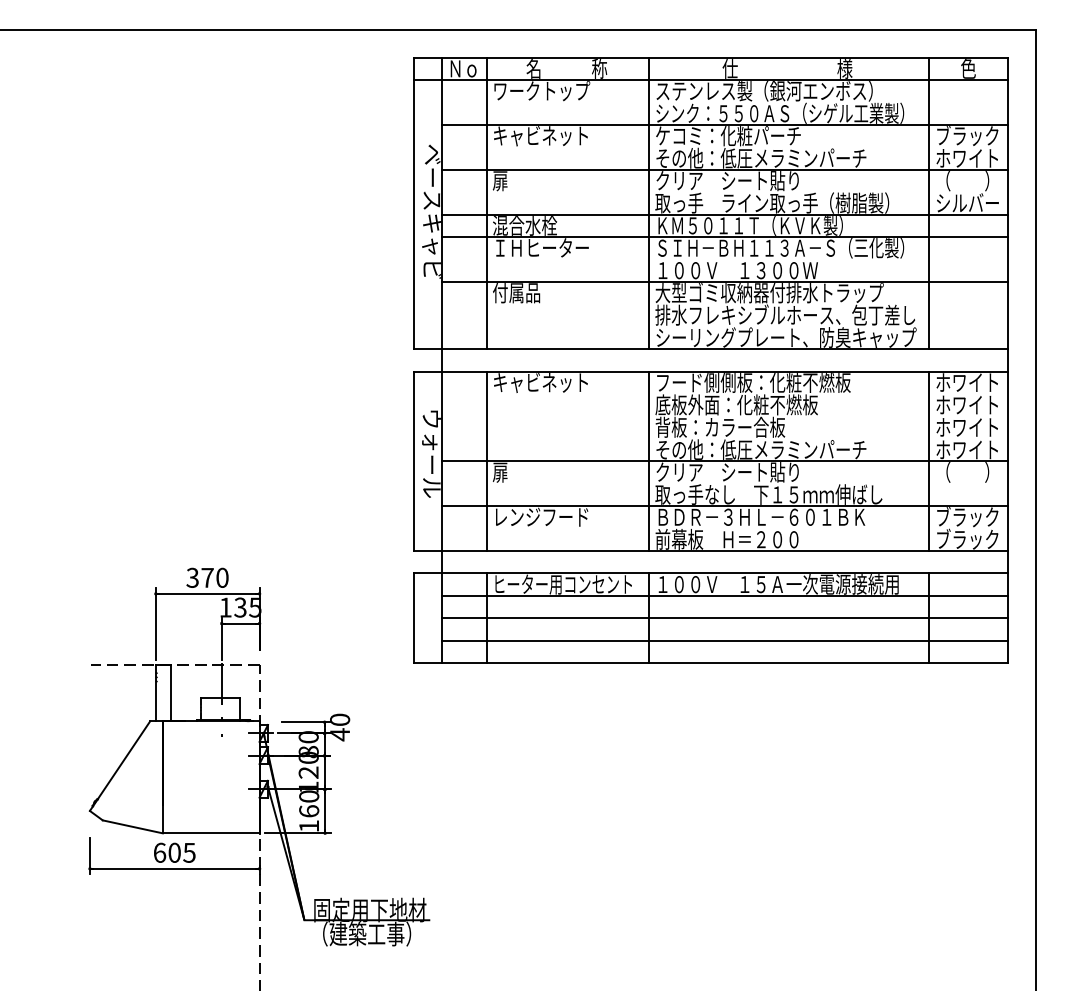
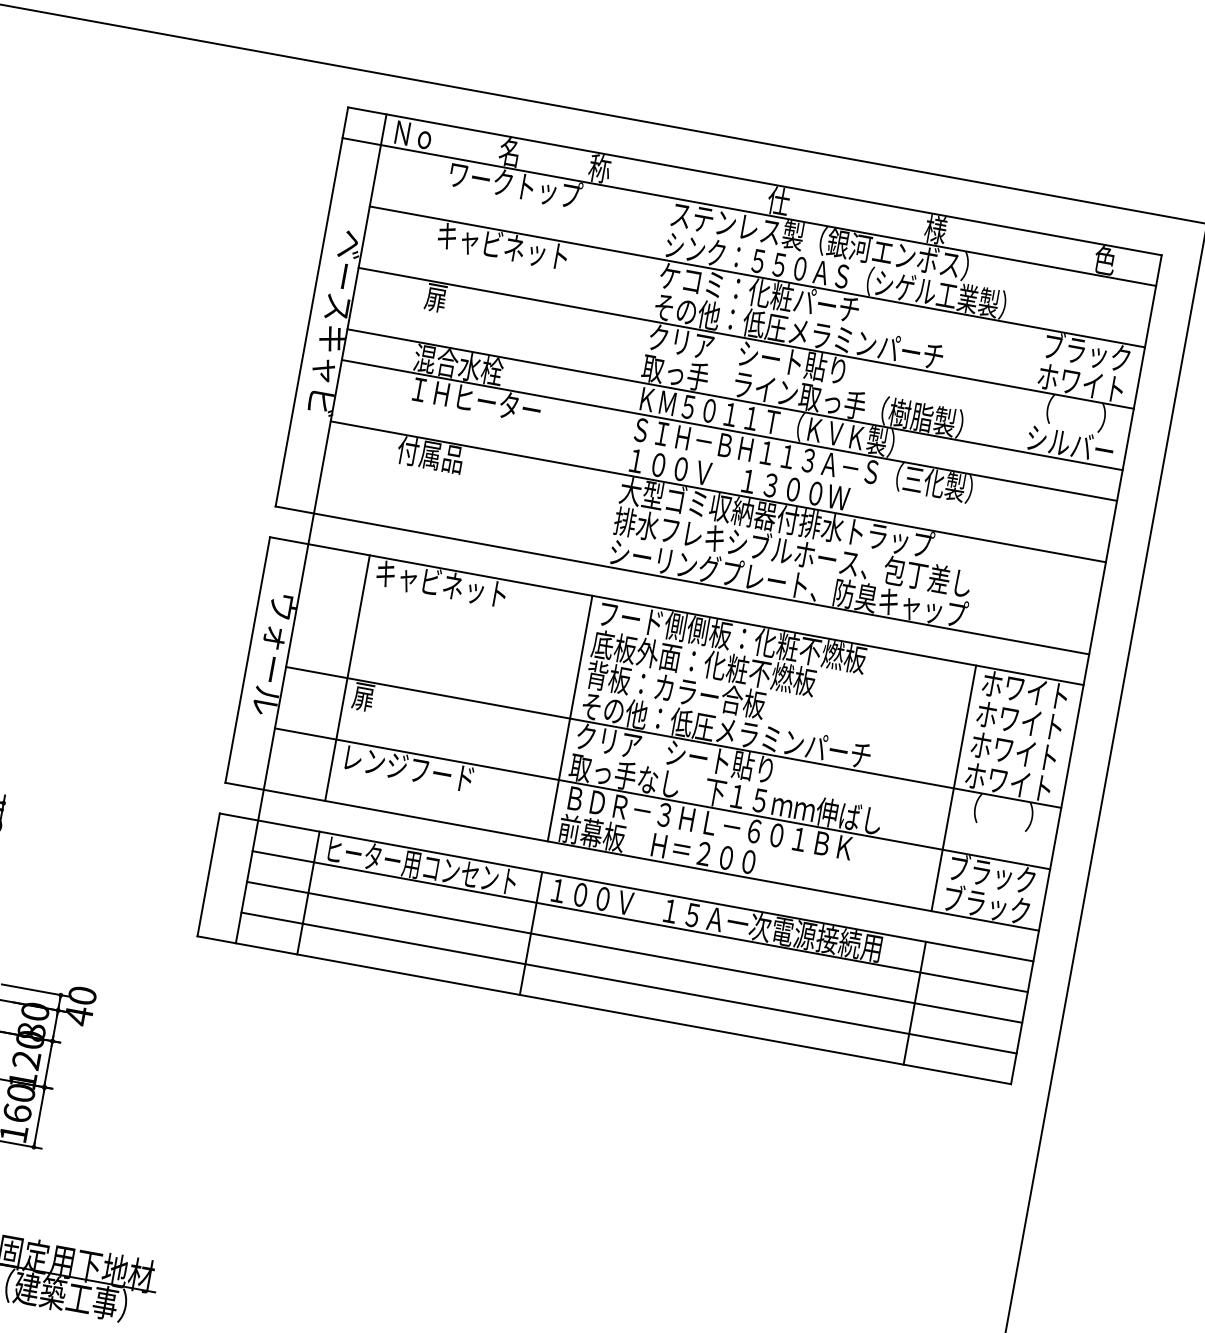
line: (486, 203) -> (411, 325), removed
line: (649, 203) -> (634, 365), removed
line: (929, 203) -> (1018, 435), removed

